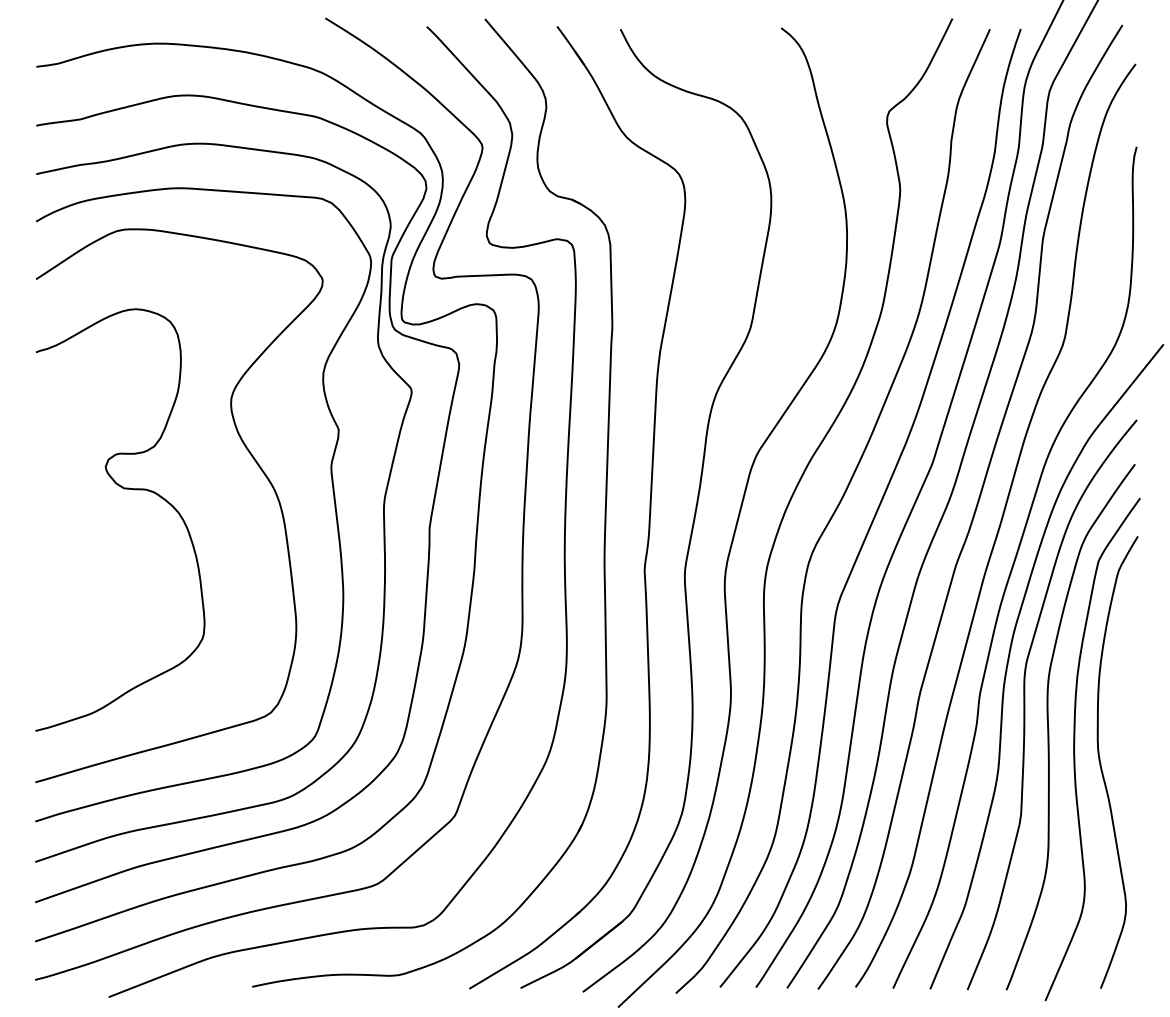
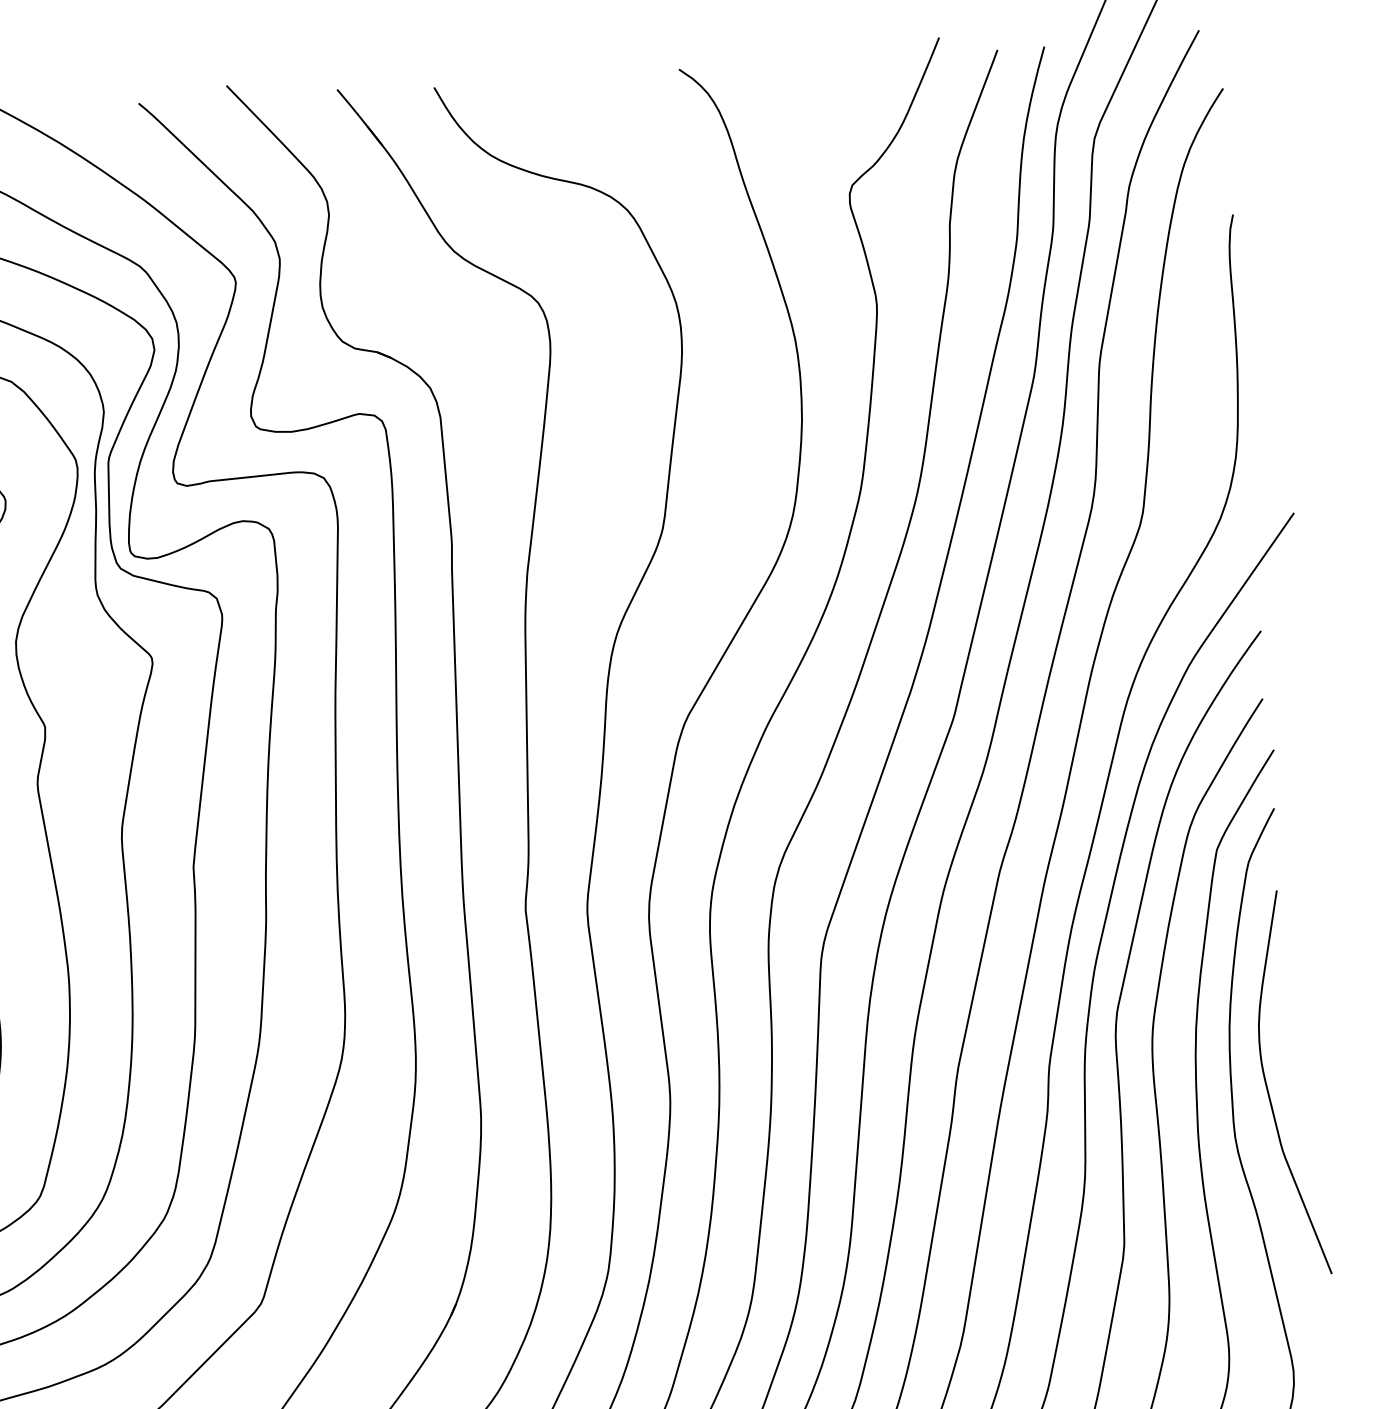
curve: (1122, 719) -> (1269, 1089), added

